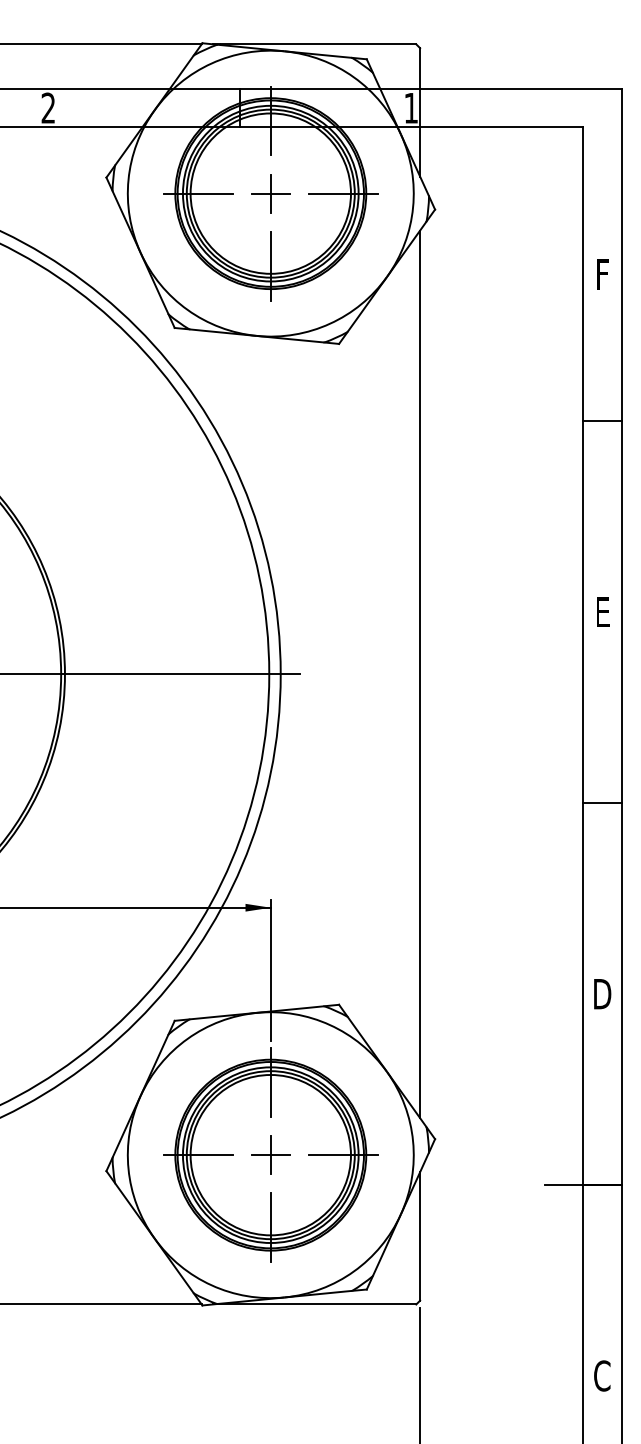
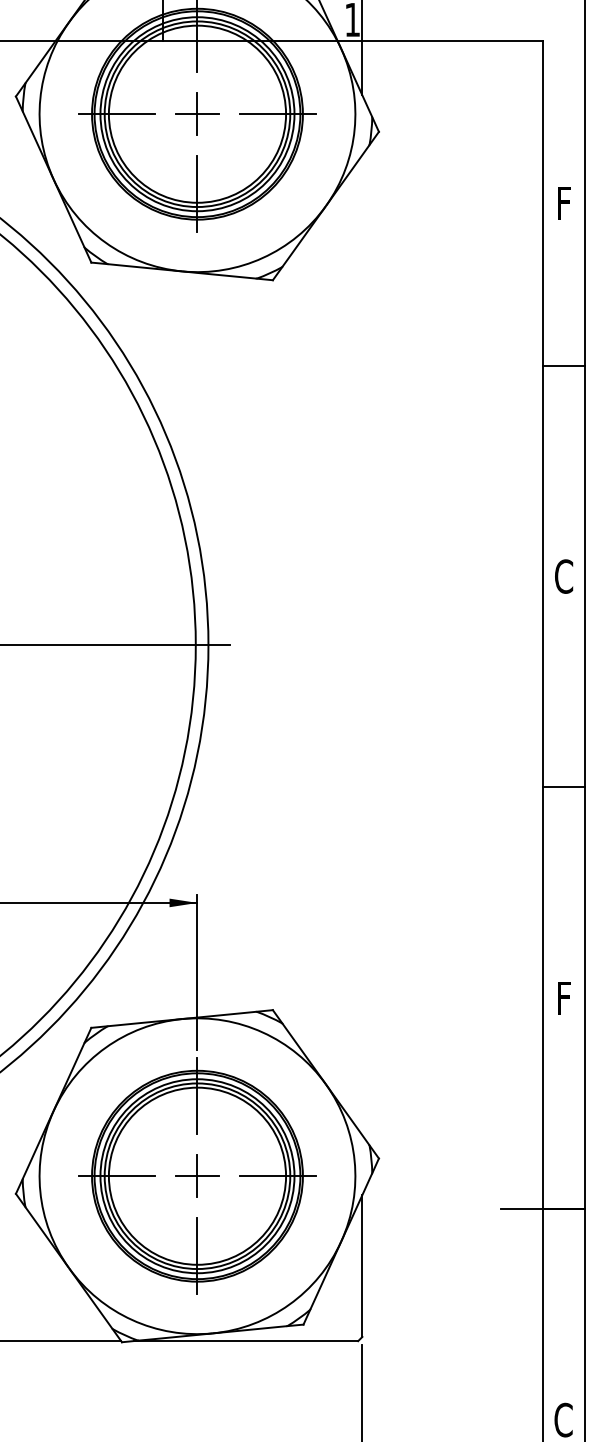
text: (602, 611) -> (563, 575), E -> C
line: (420, 674) -> (362, 645), removed
text: (602, 994) -> (563, 998), D -> F

